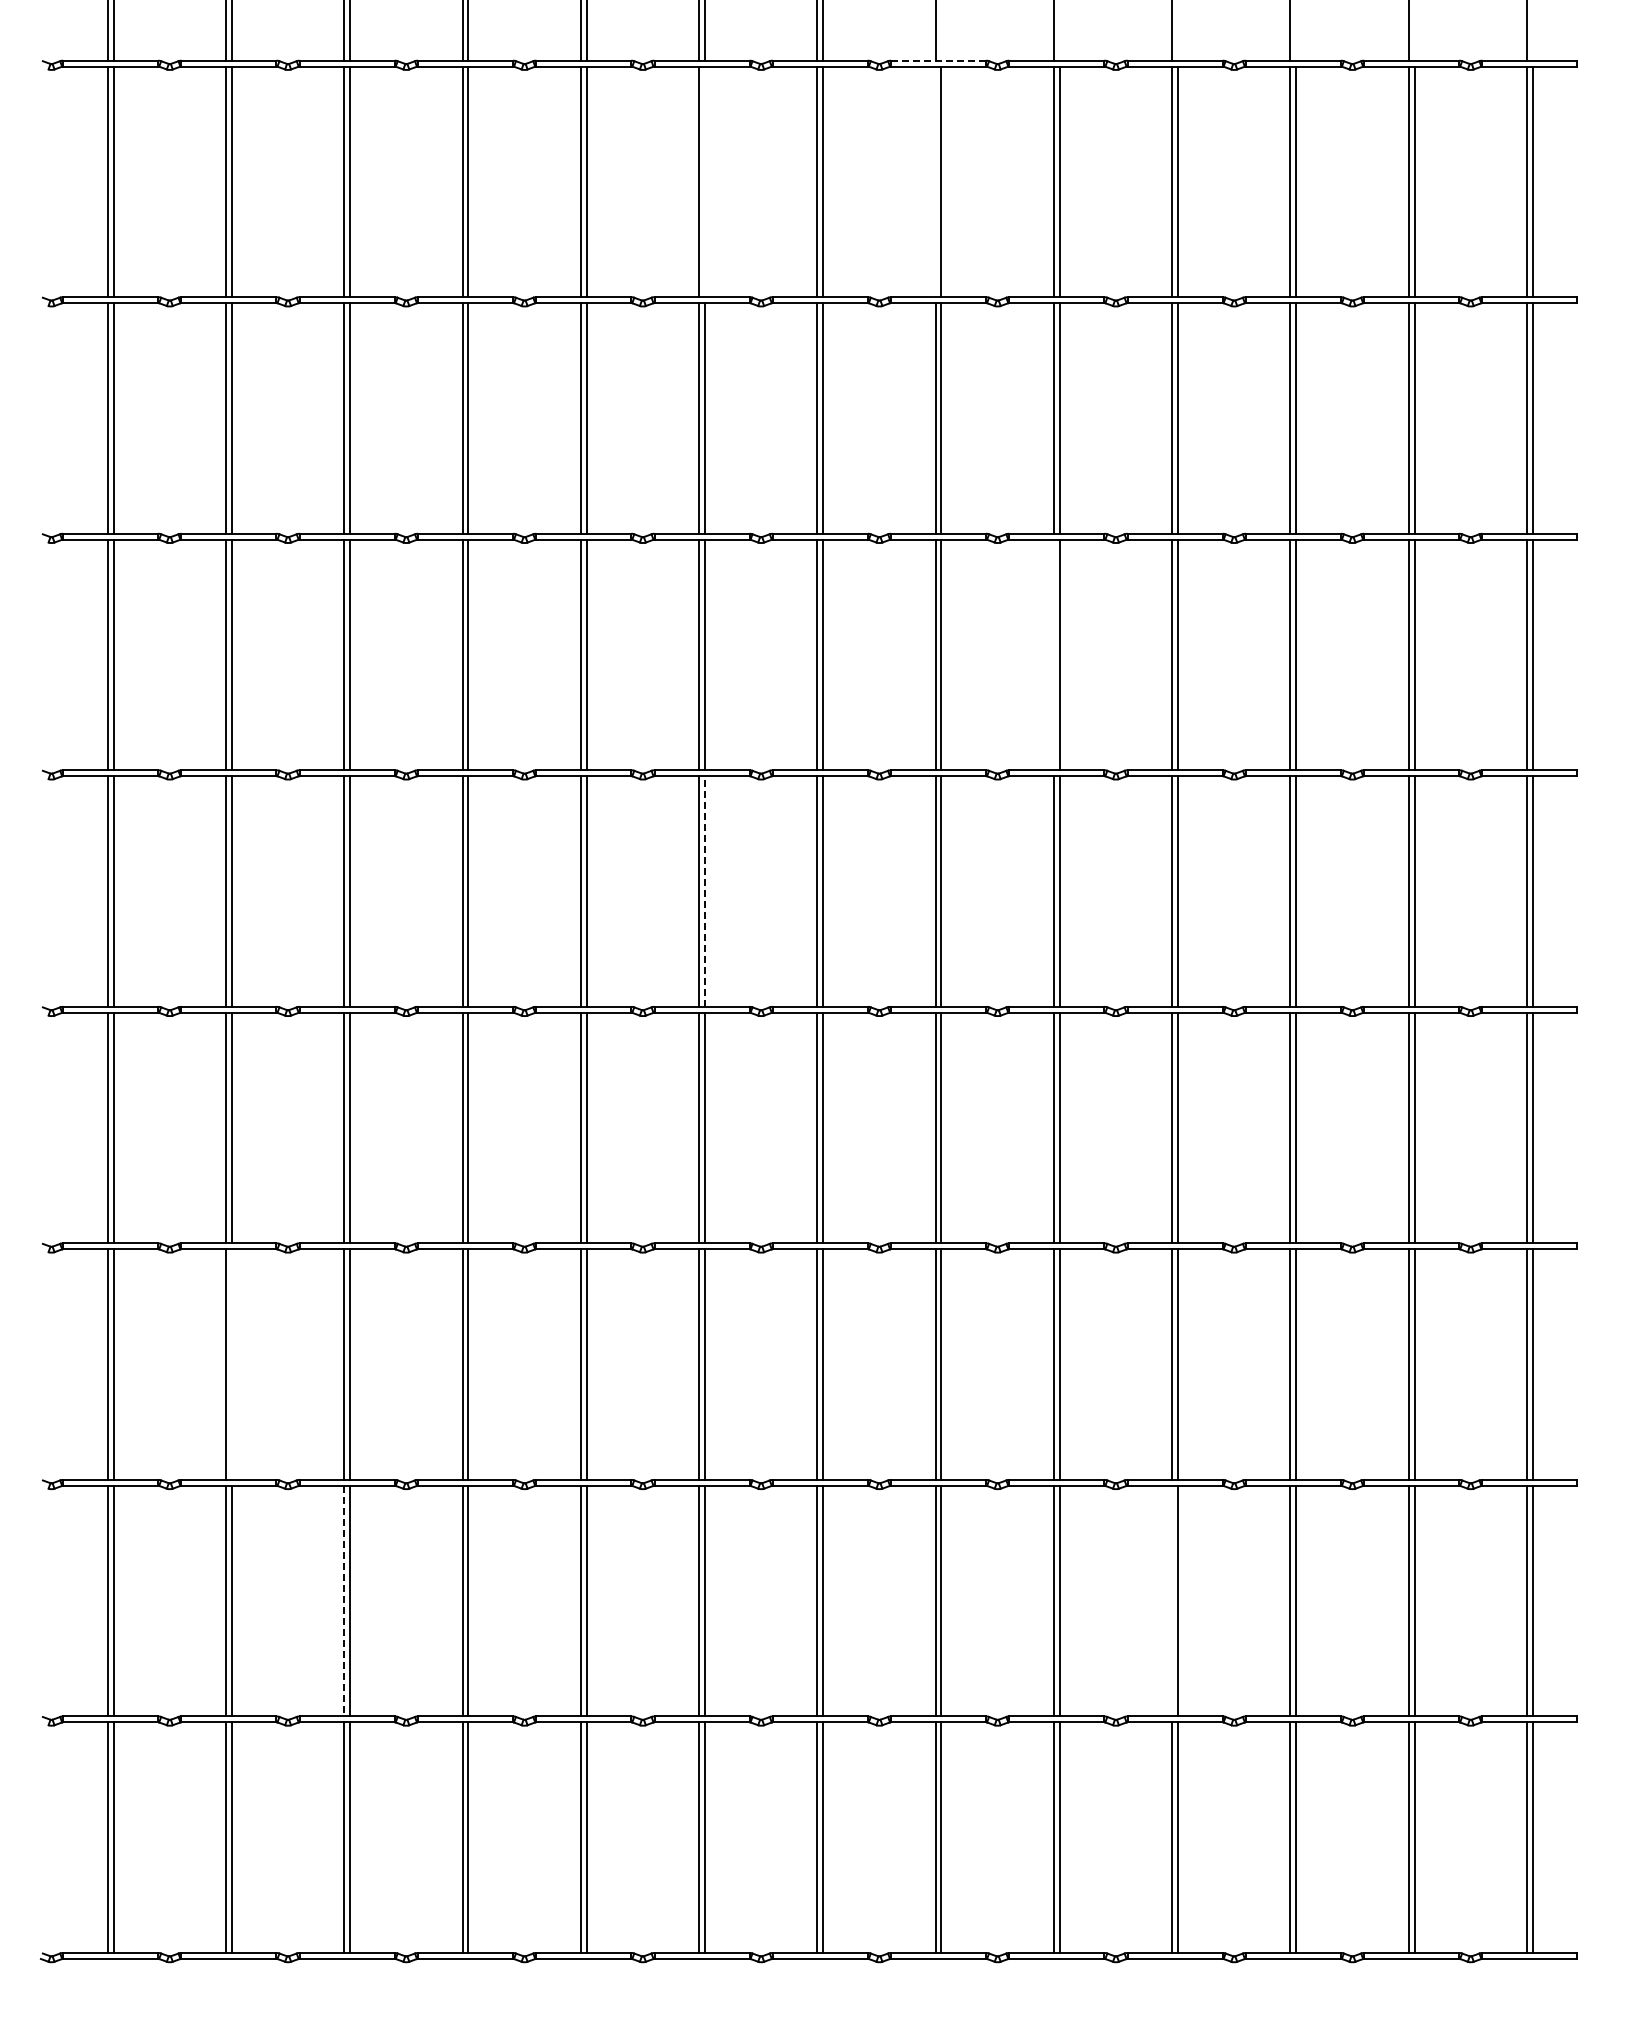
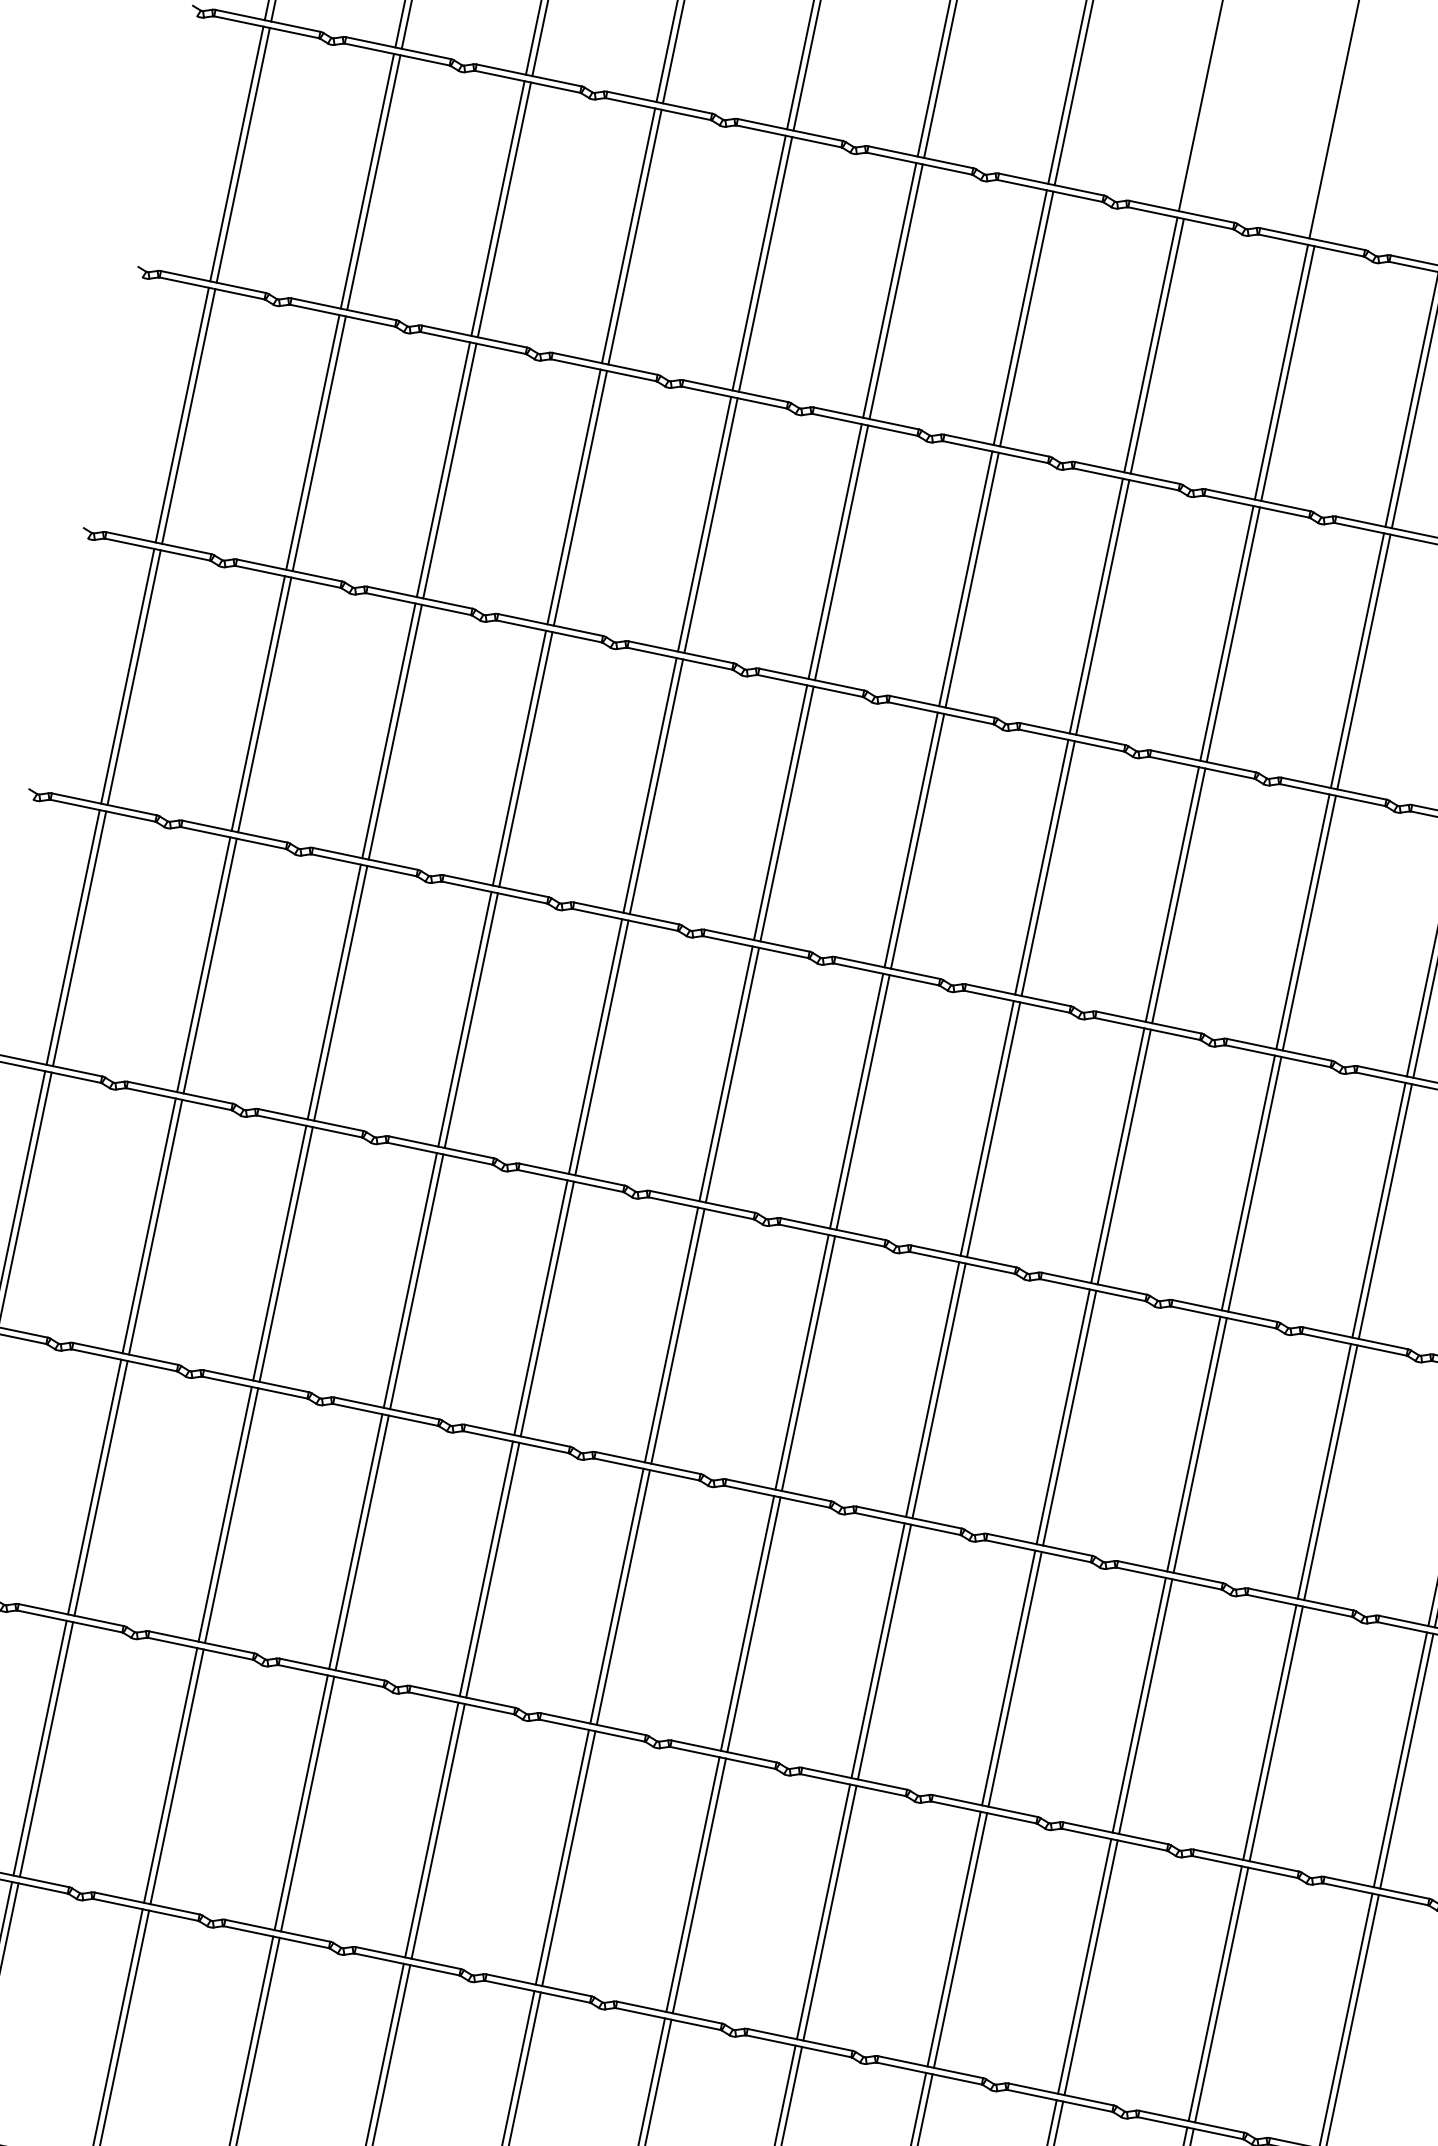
line: (938, 60) -> (1181, 211), dashed -> solid
line: (704, 181) -> (895, 291), added
line: (935, 181) -> (1150, 344), added
line: (1053, 654) -> (1171, 893), added
line: (704, 890) -> (732, 1074), dashed -> solid
line: (231, 1364) -> (100, 1488), added
line: (1172, 1600) -> (1085, 1965), added
line: (344, 1601) -> (170, 1775), dashed -> solid

